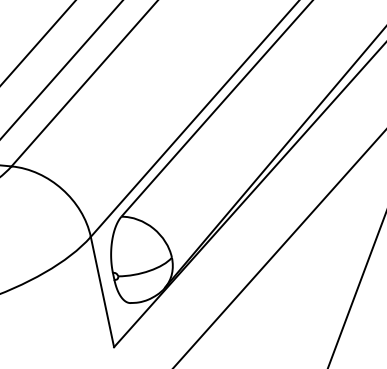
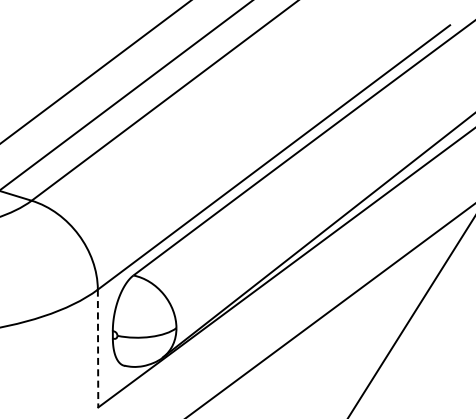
line: (102, 291) -> (98, 348), solid -> dashed

